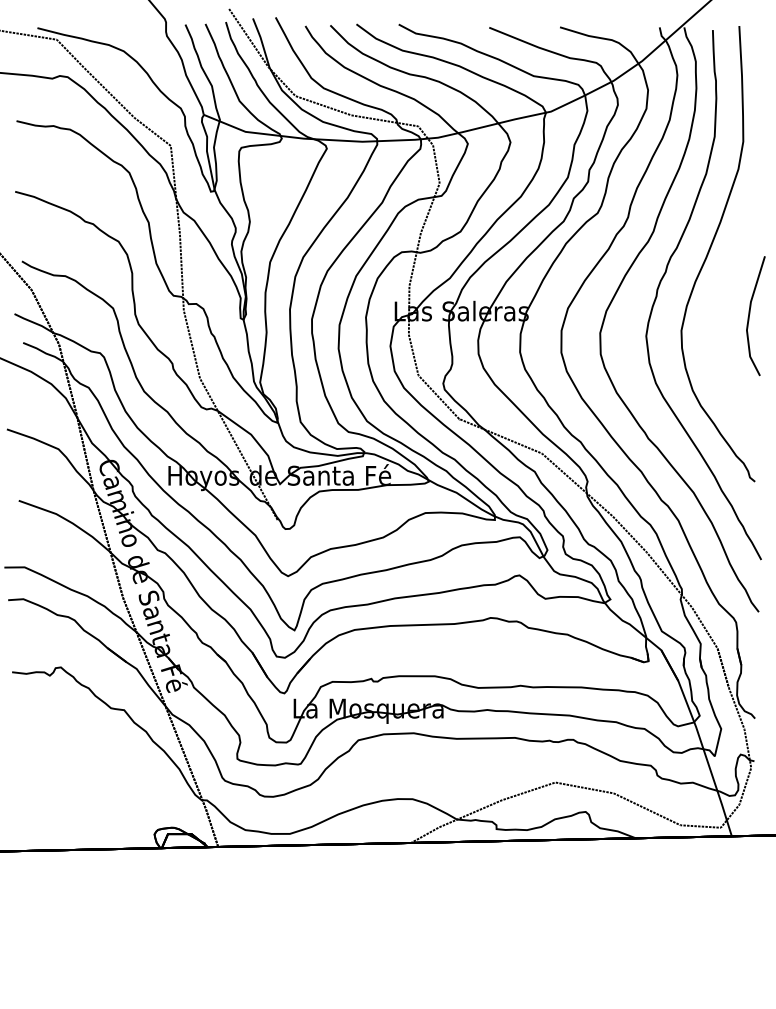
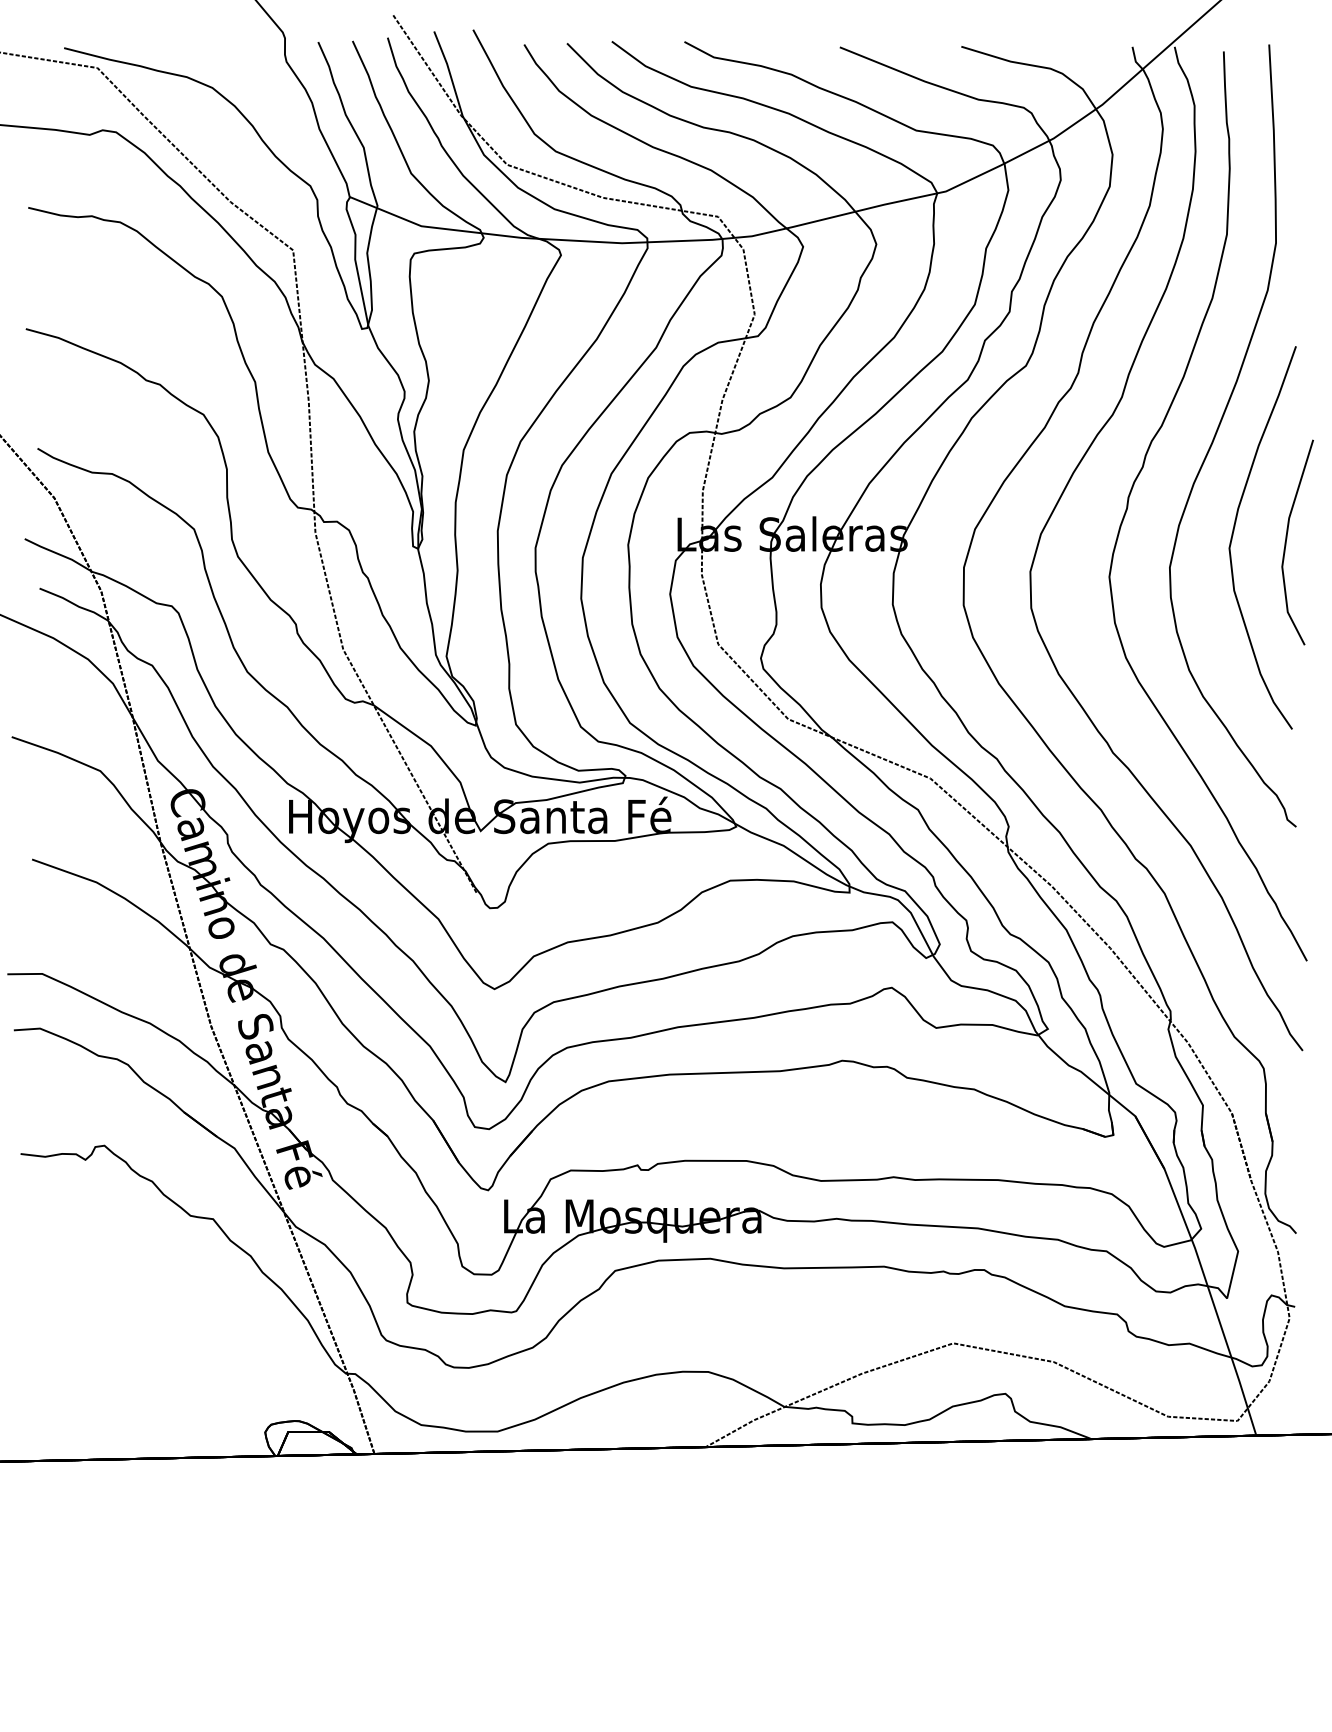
part: (719, 310) -> (1235, 532), added

